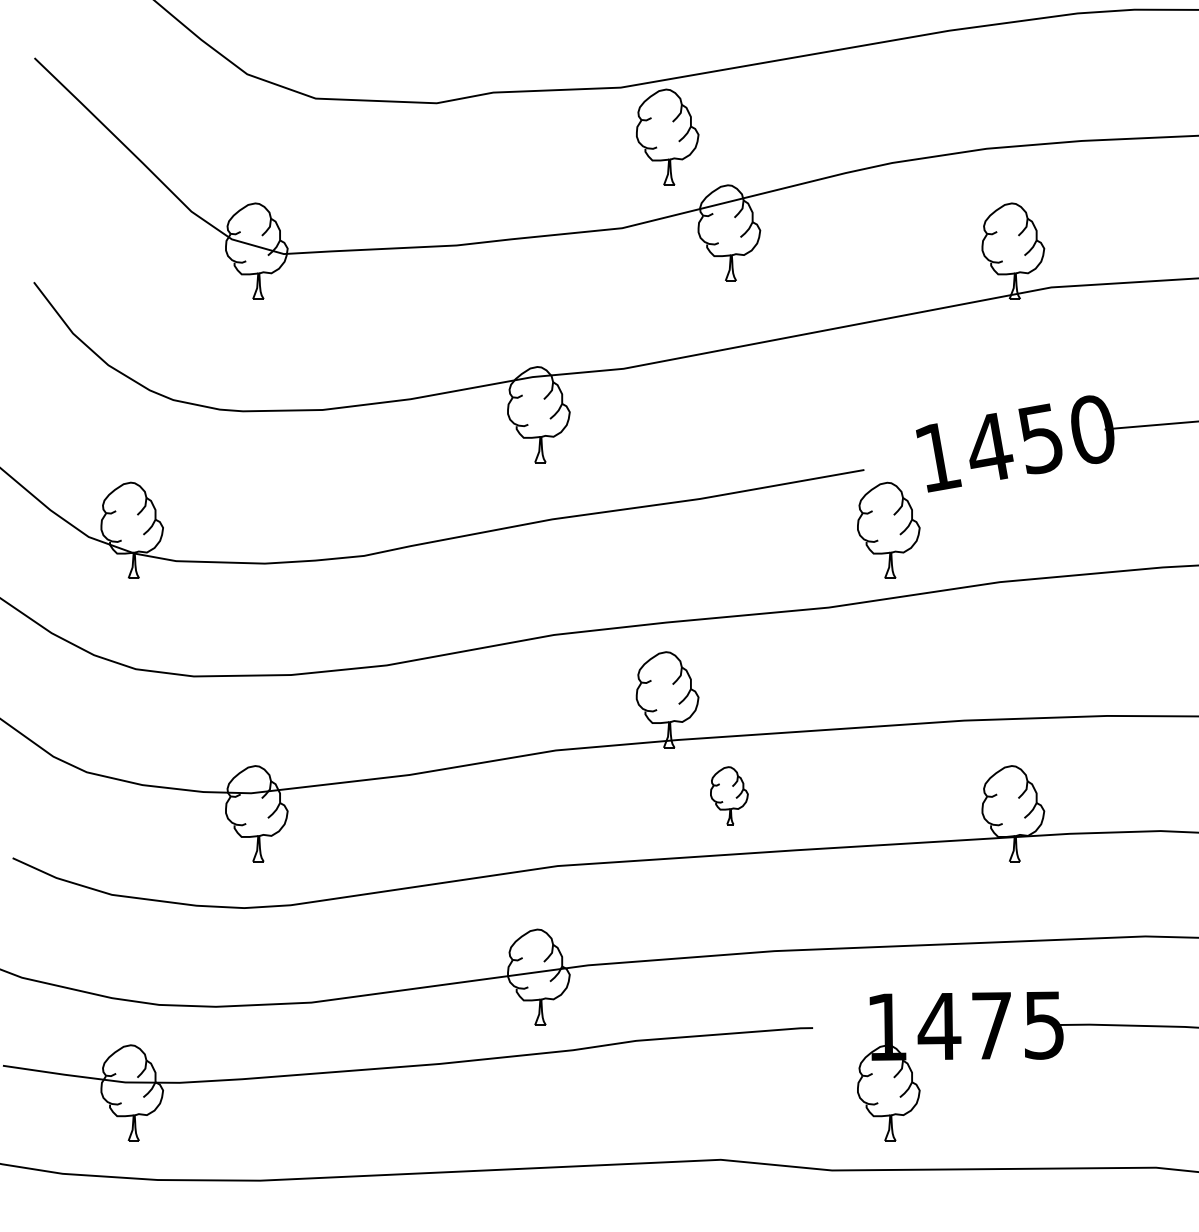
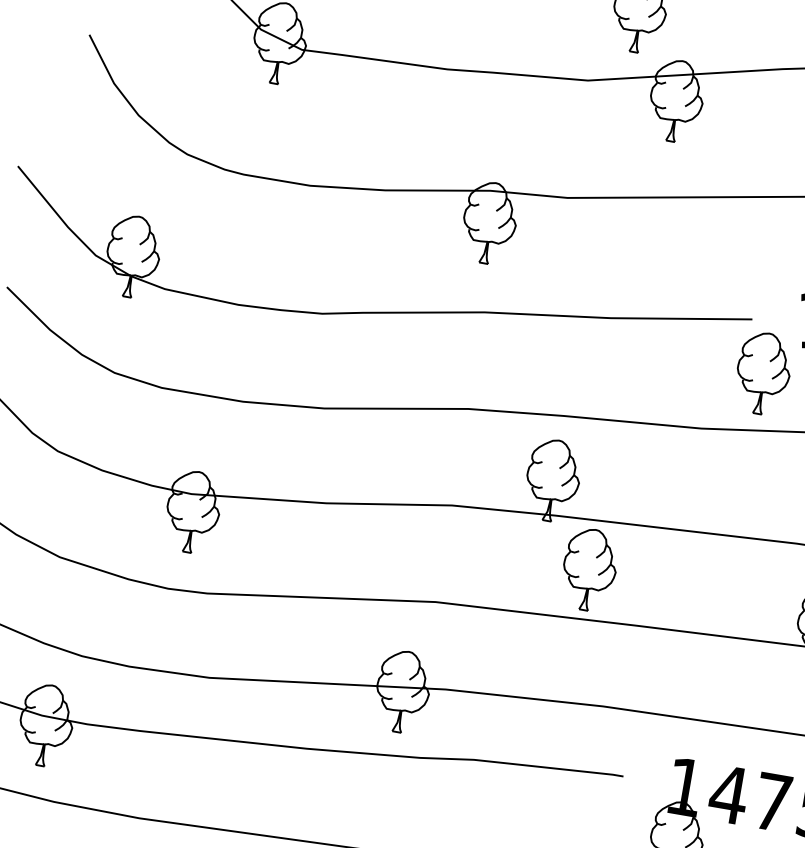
part: (729, 795) -> (589, 569), size x1.67

